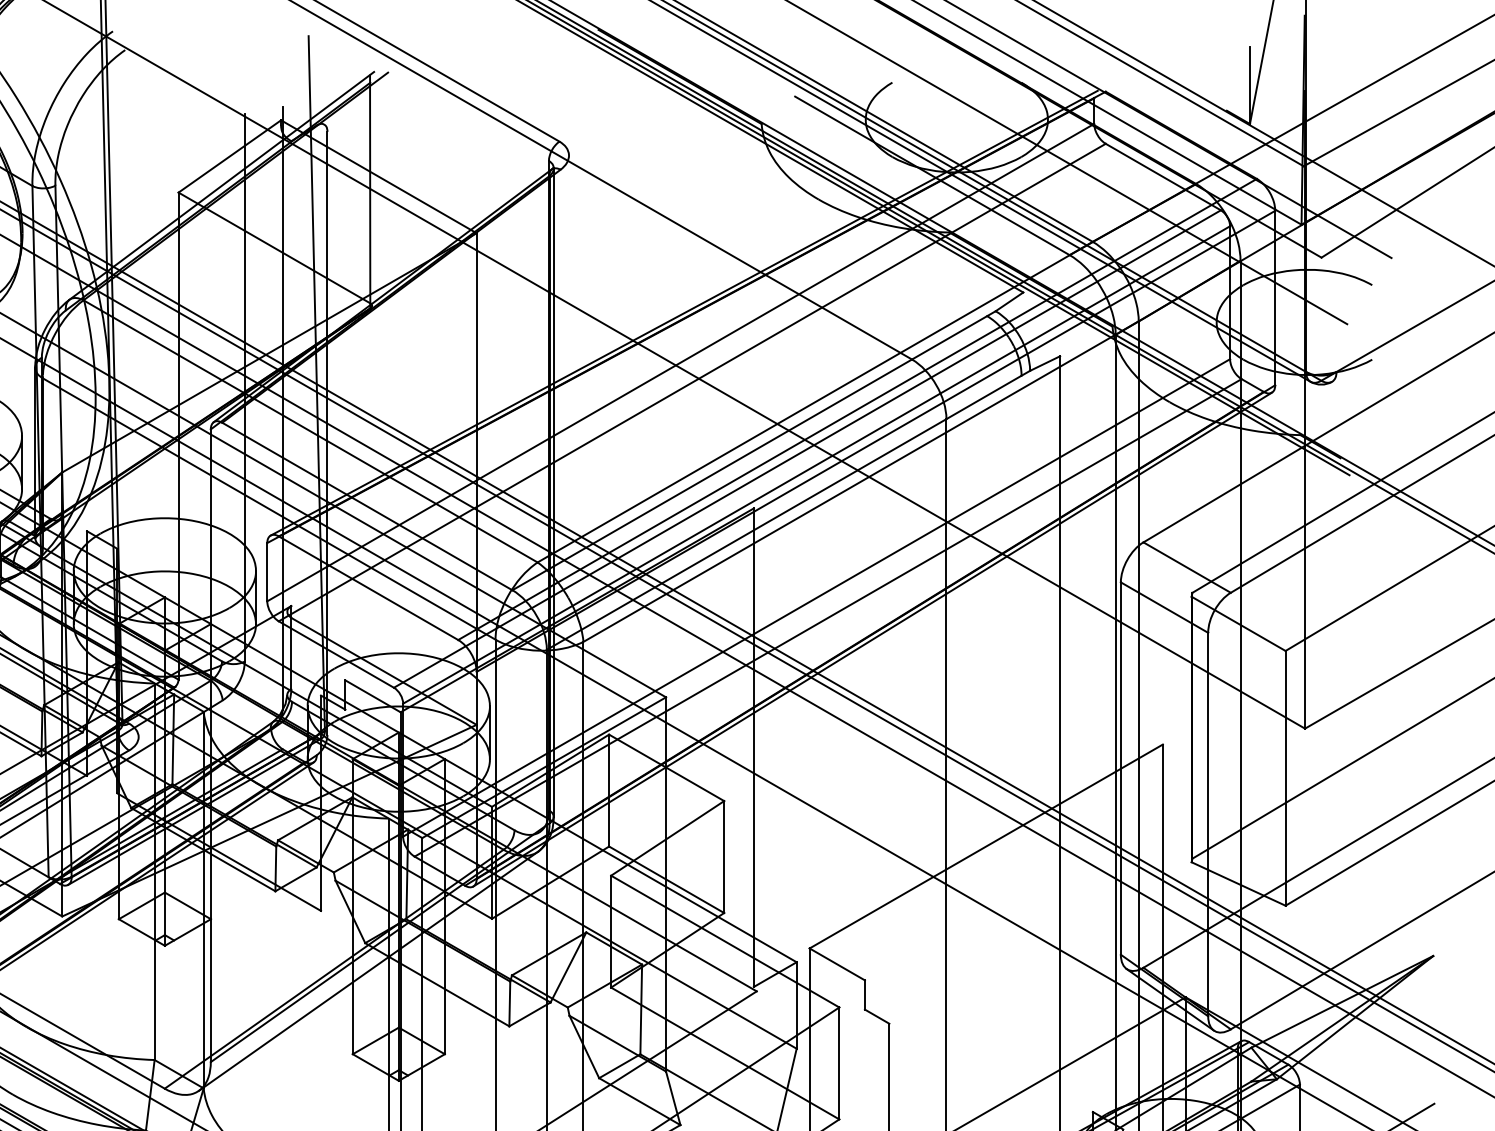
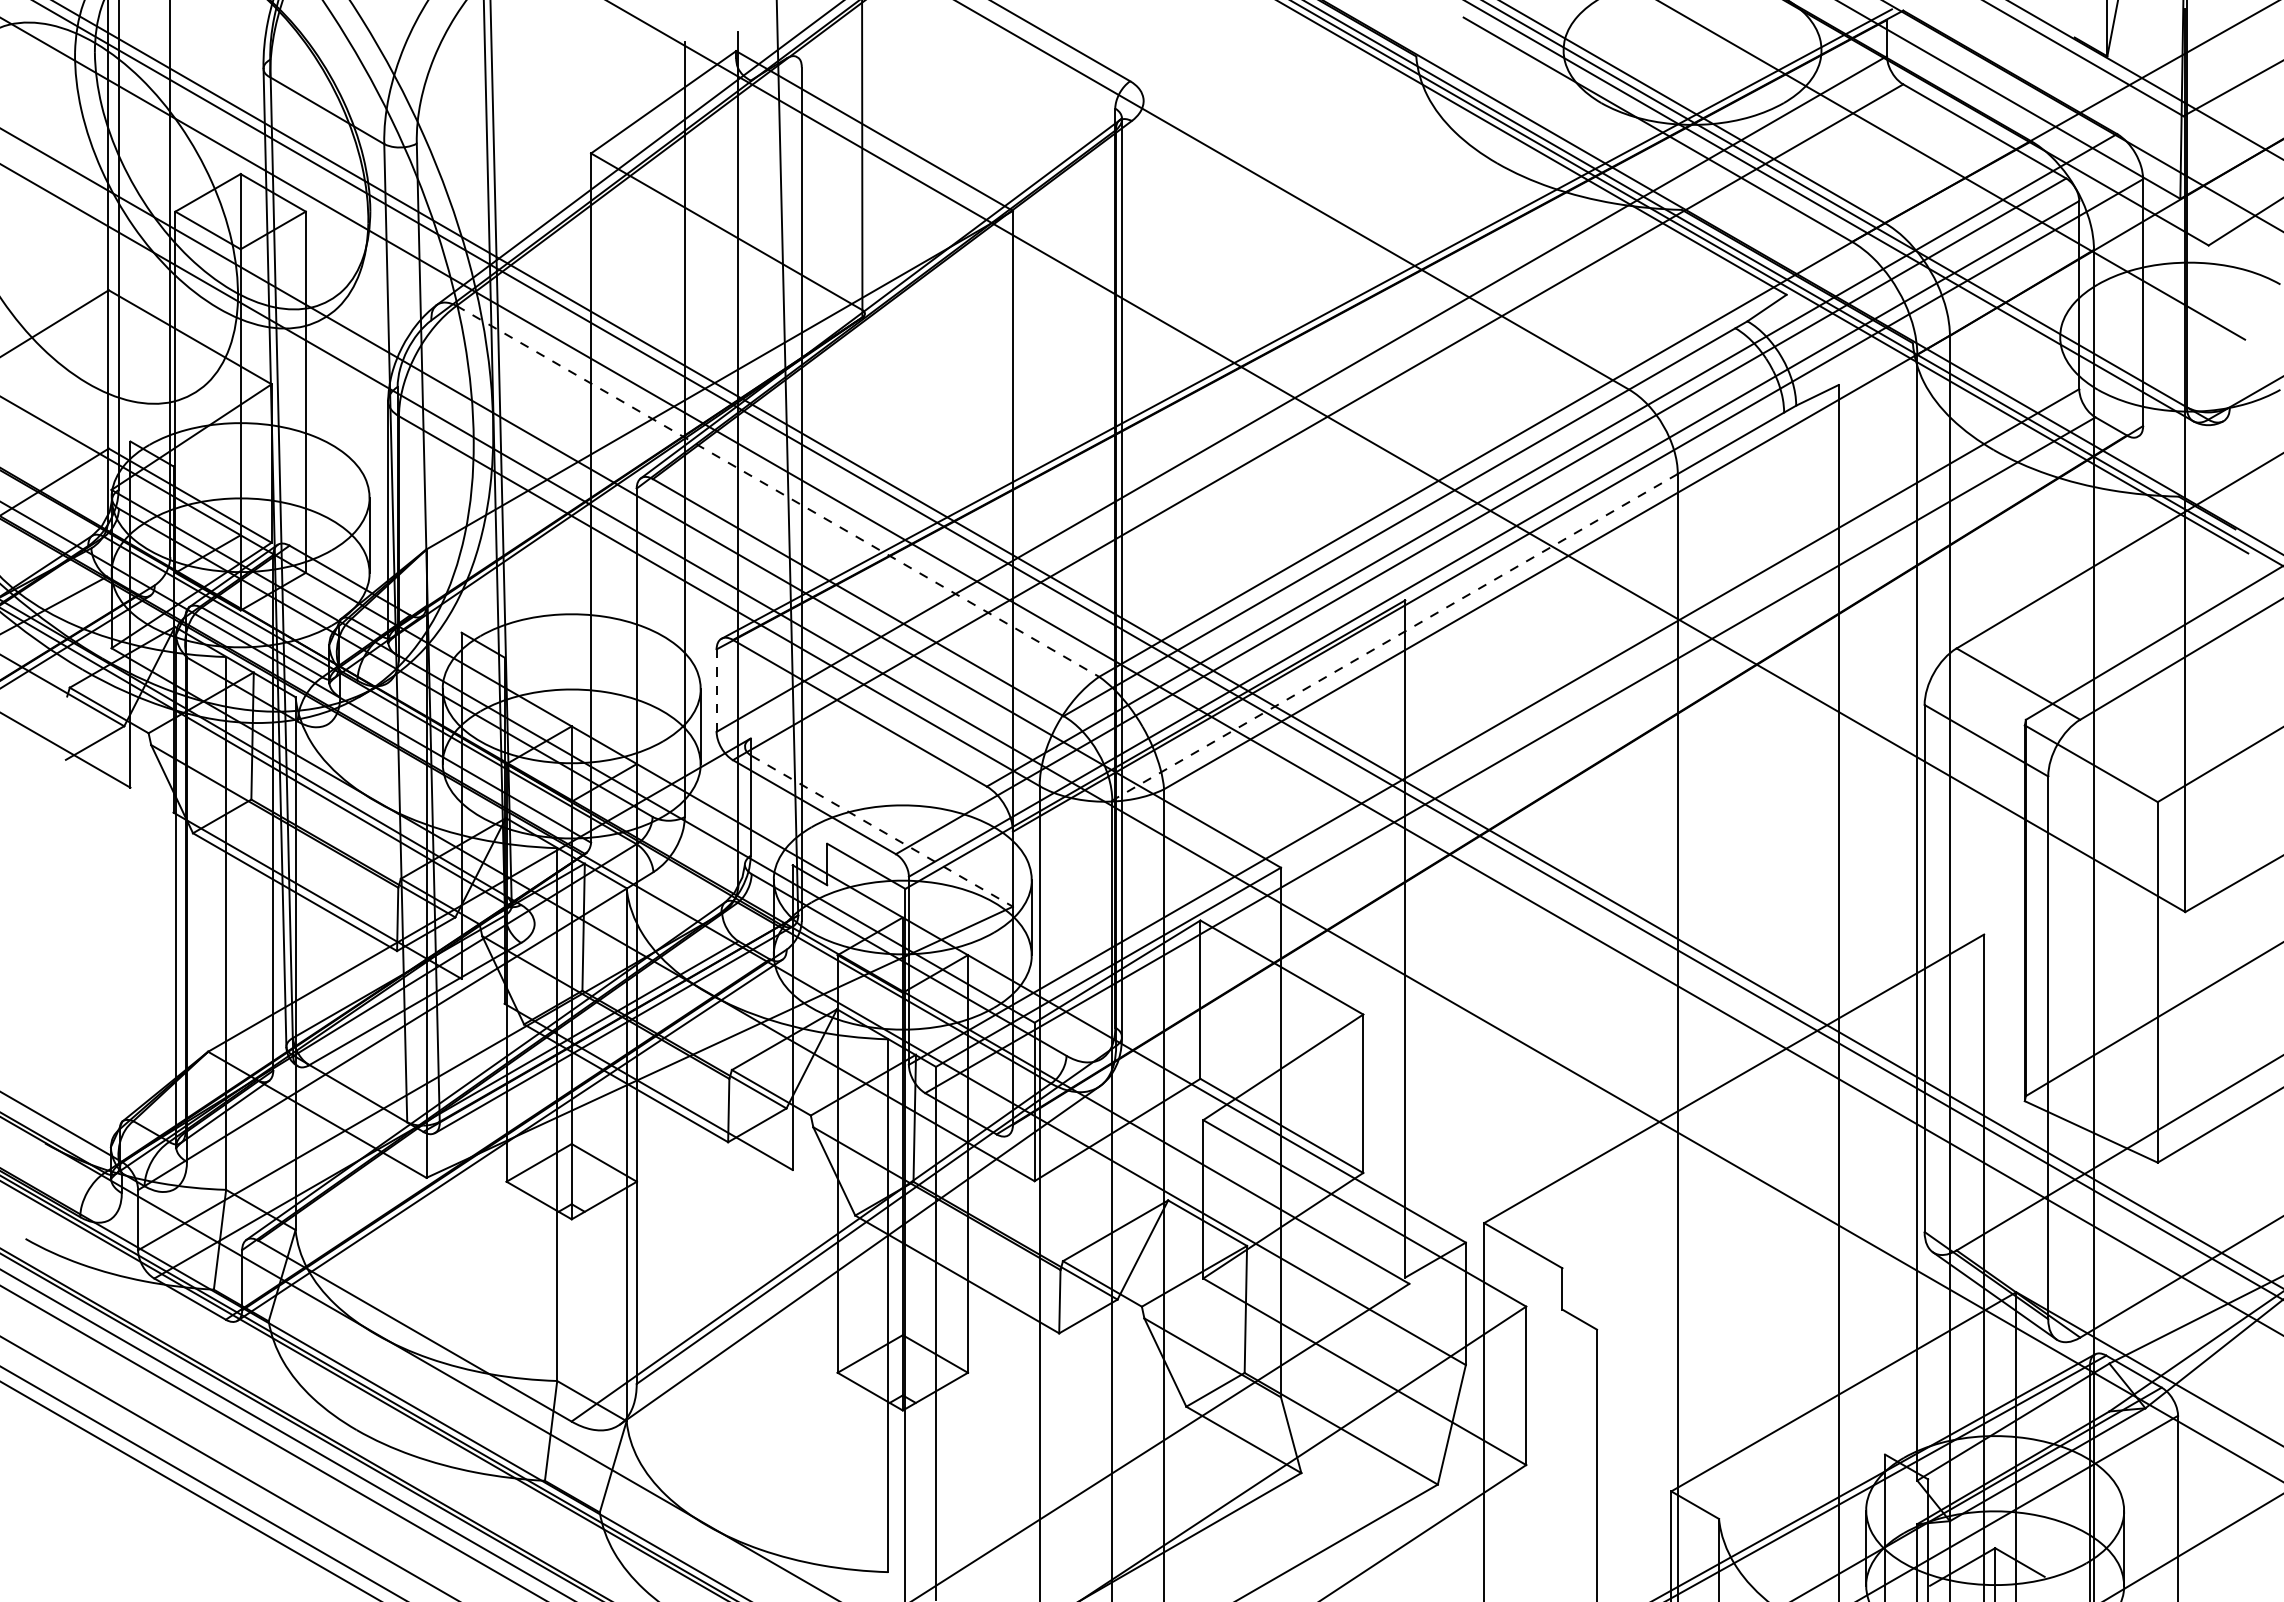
line: (310, 431) -> (777, 491), solid -> dashed
line: (746, 534) -> (1395, 637), solid -> dashed
line: (267, 572) -> (716, 690), solid -> dashed
line: (872, 639) -> (1573, 785), removed
line: (384, 671) -> (882, 831), solid -> dashed

